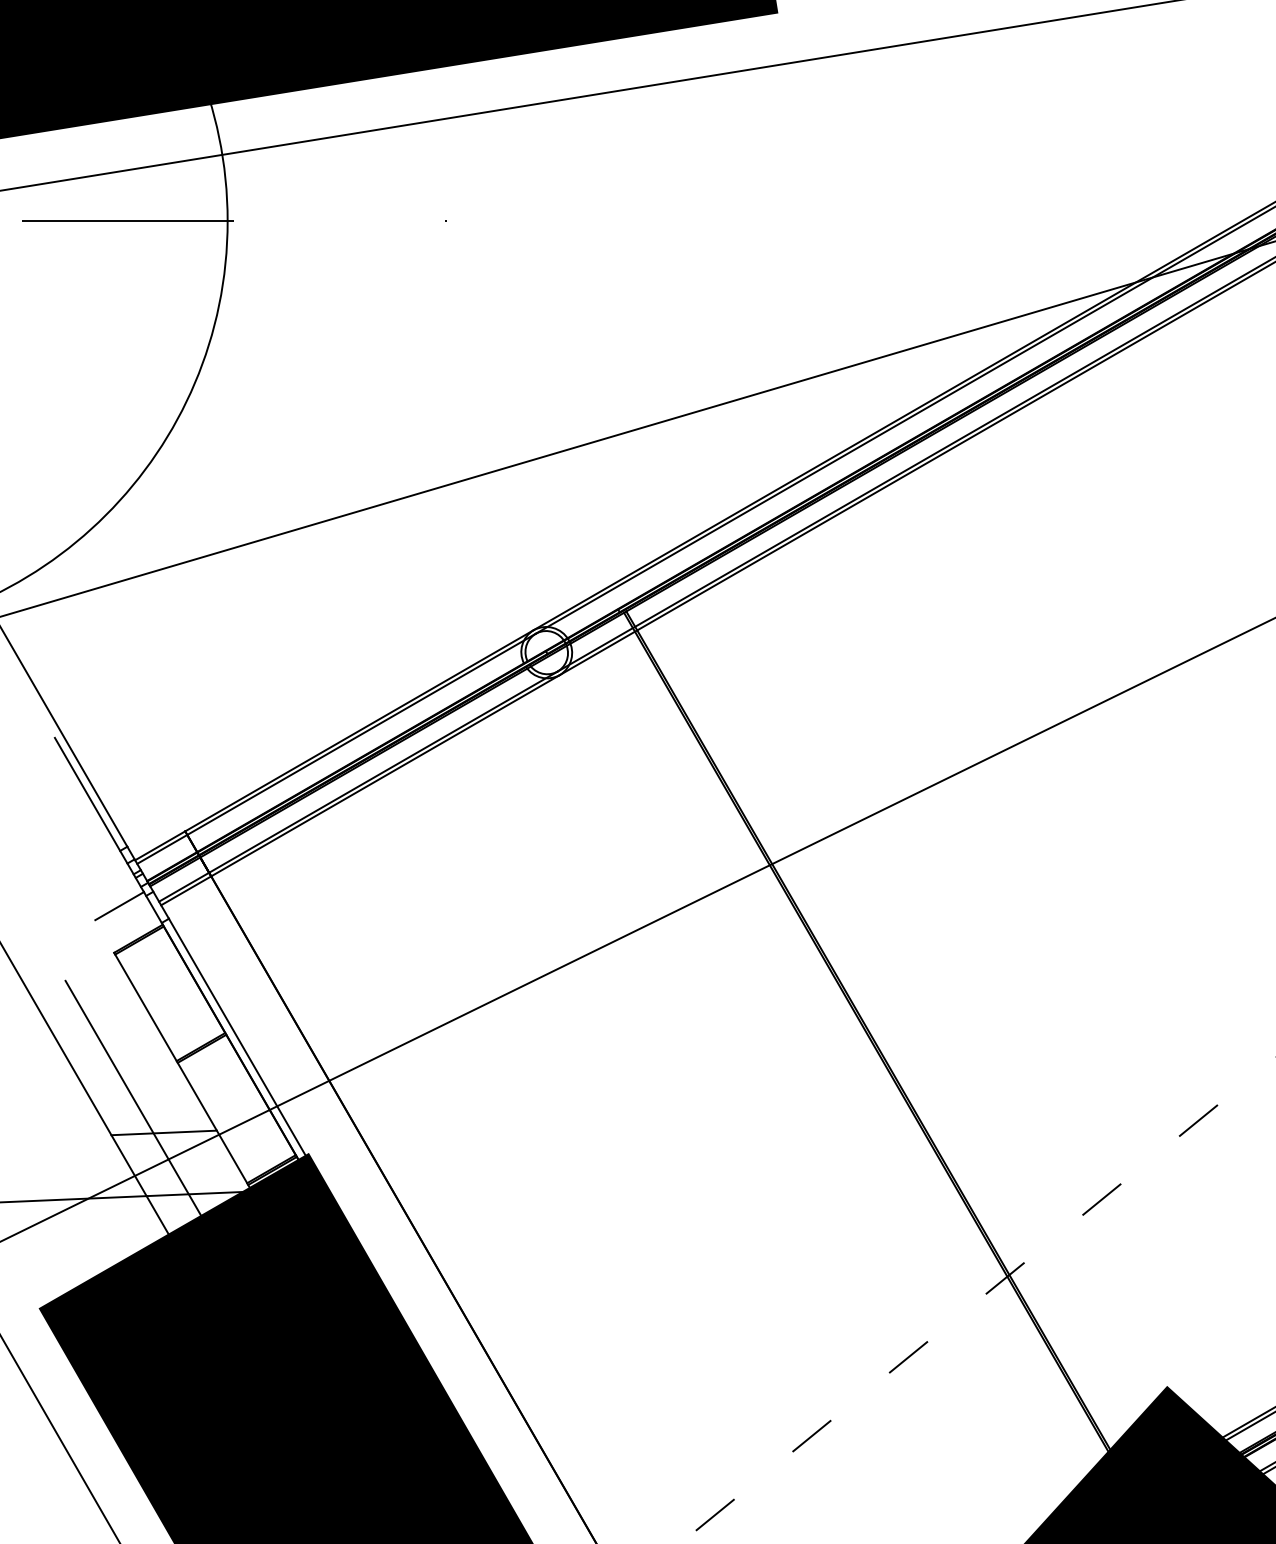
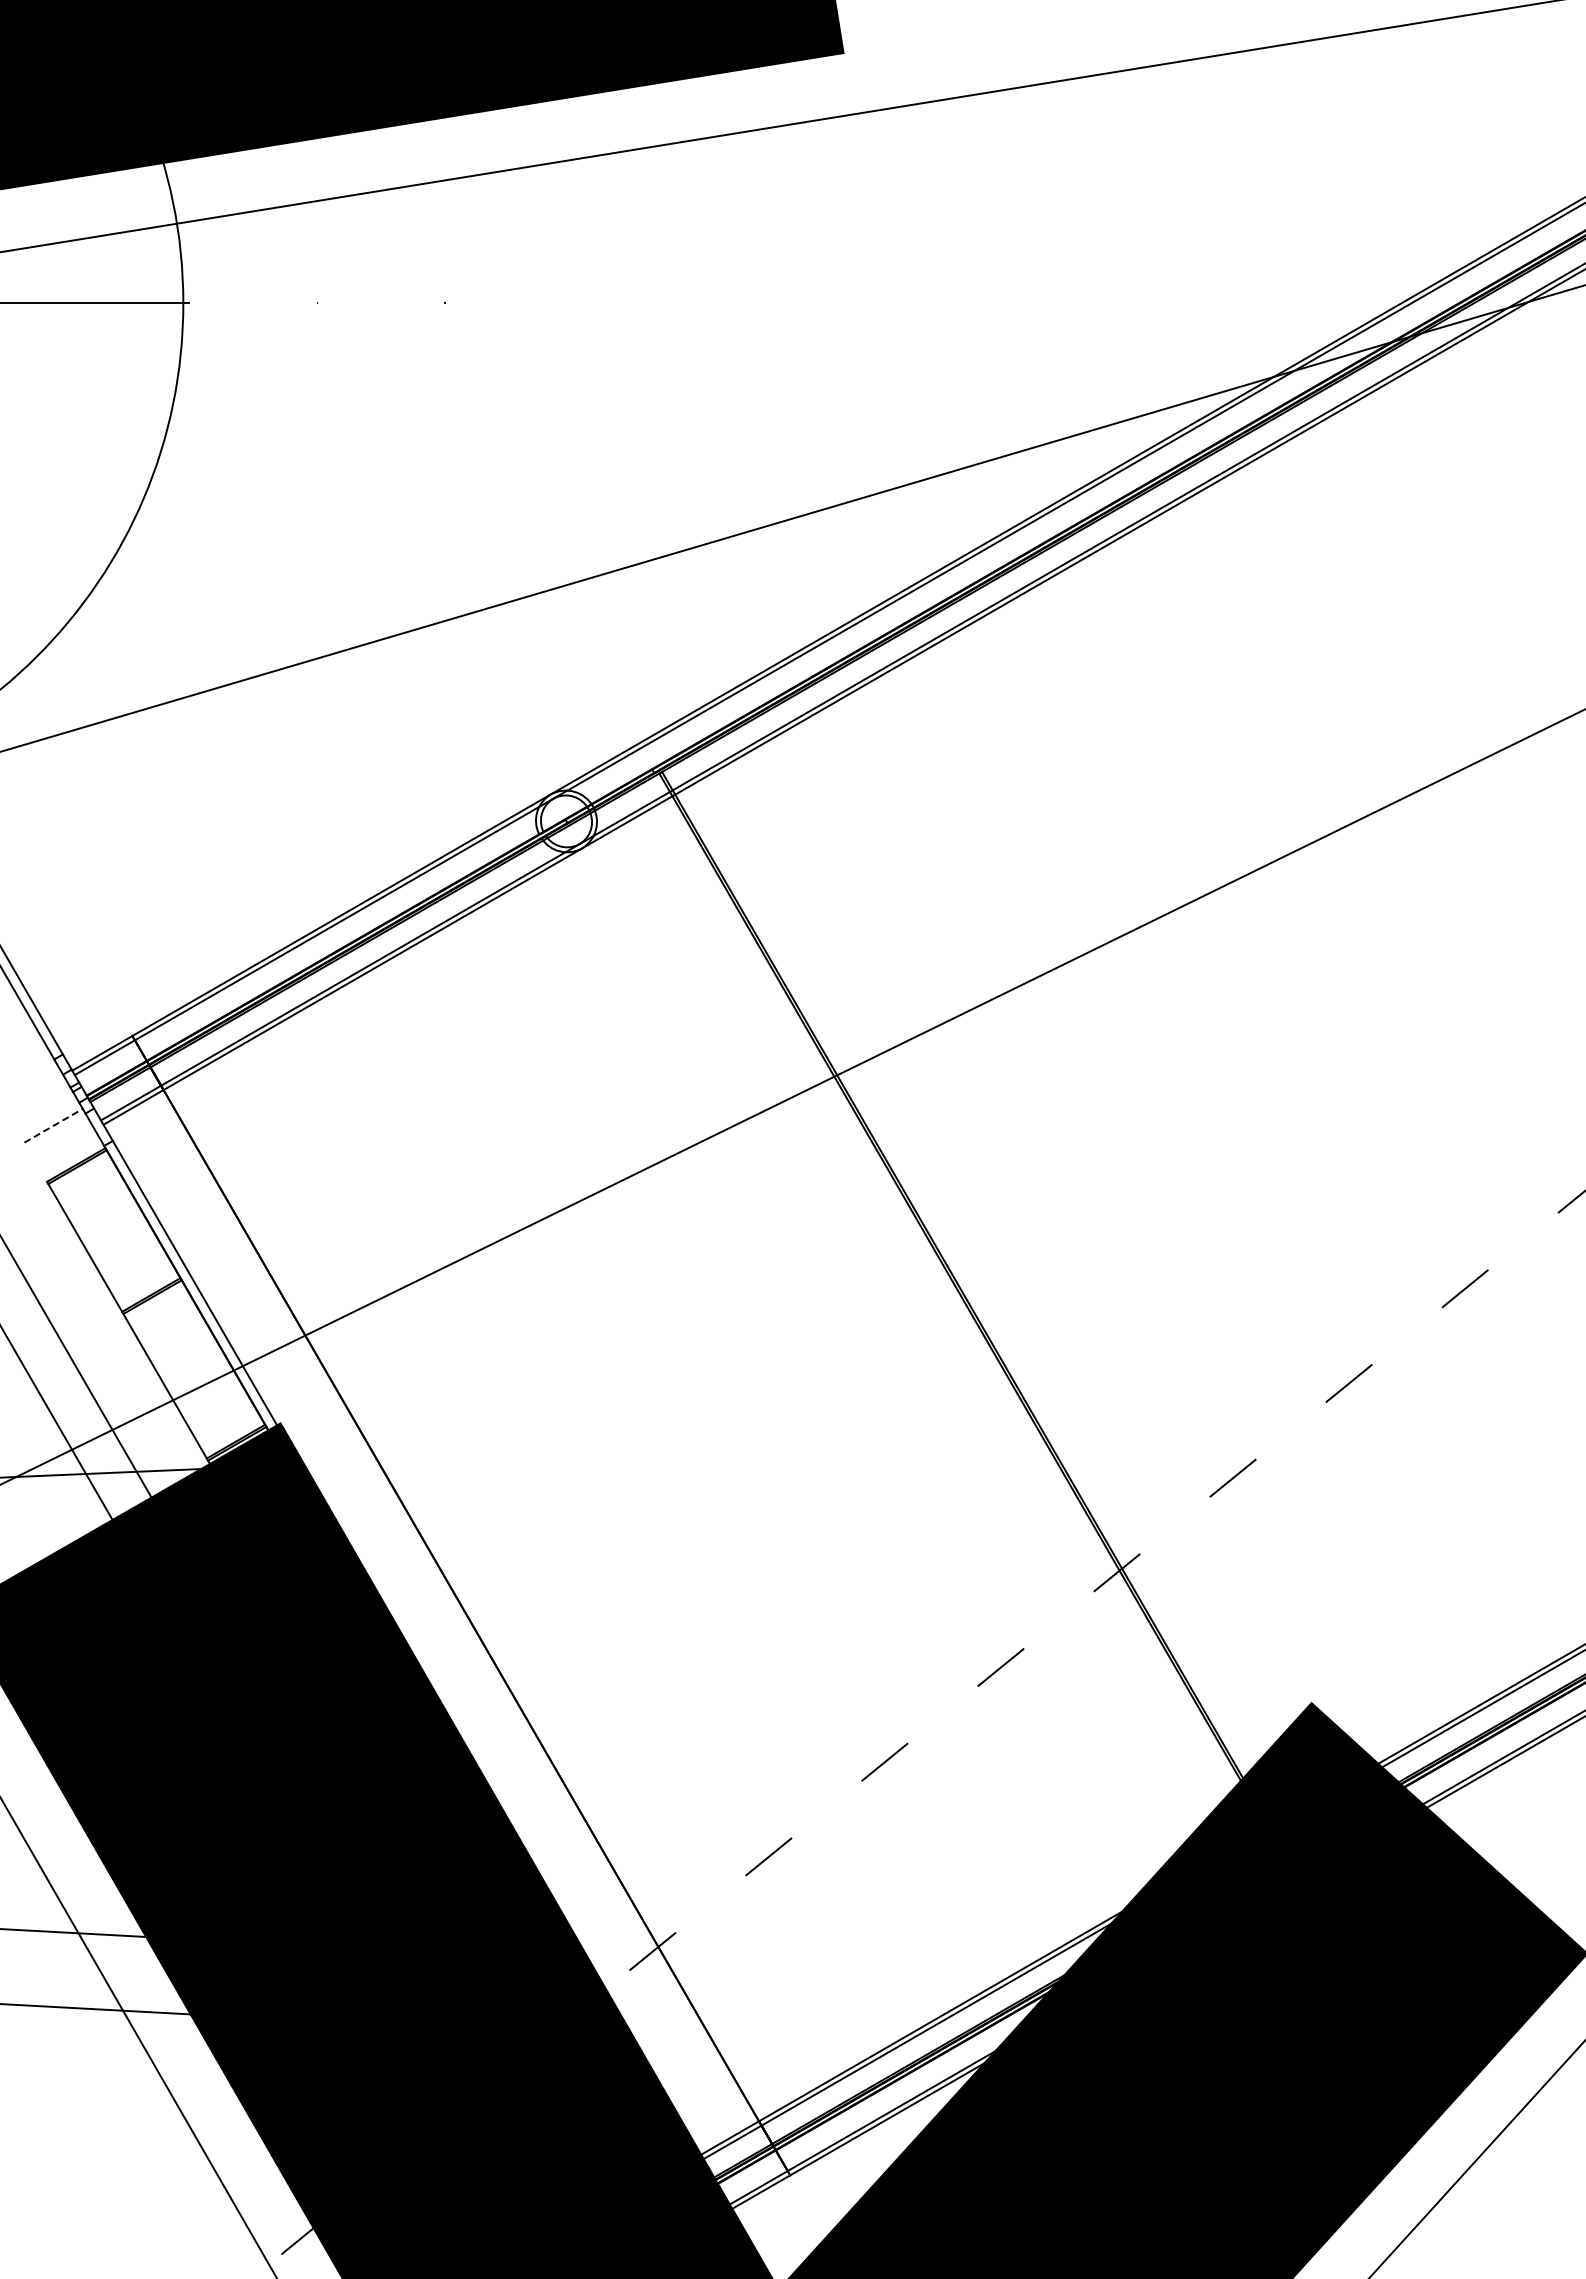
line: (119, 905) -> (53, 1125), solid -> dashed
line: (163, 1132) -> (106, 1397), removed

